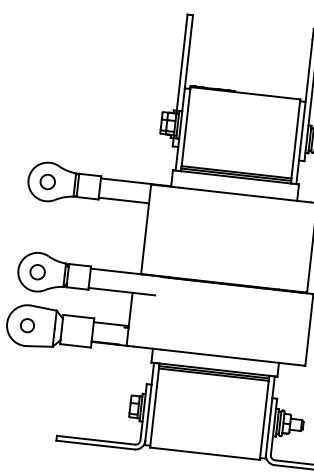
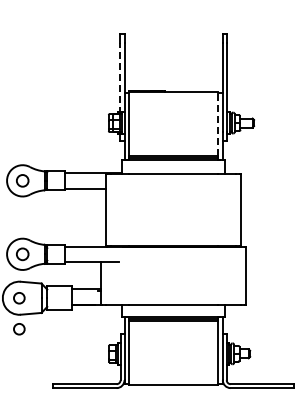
line: (181, 69) -> (120, 78), solid -> dashed
line: (296, 138) -> (218, 123), solid -> dashed
circle: (23, 364) -> (19, 329), added

